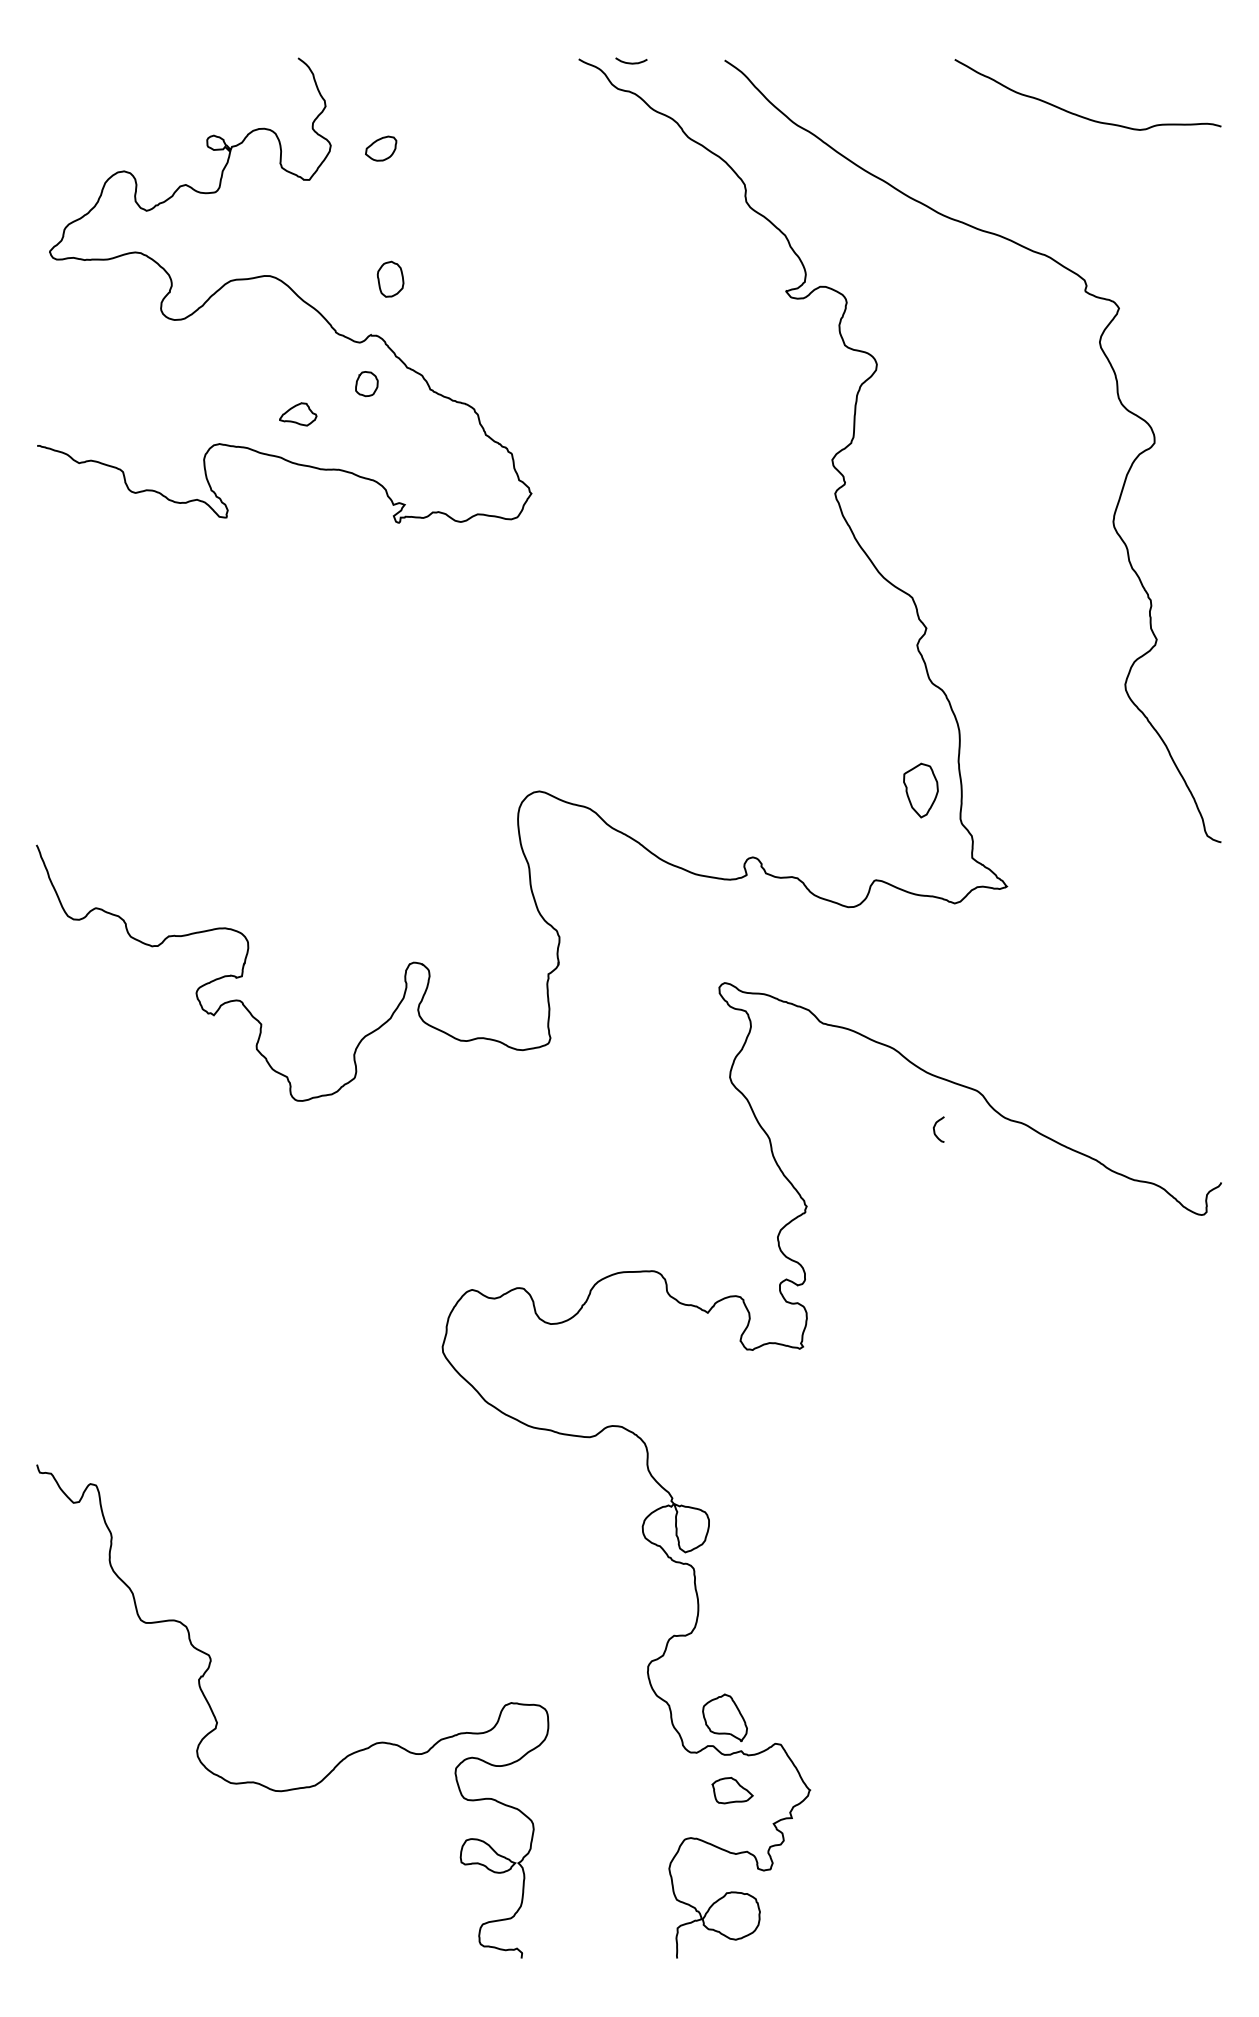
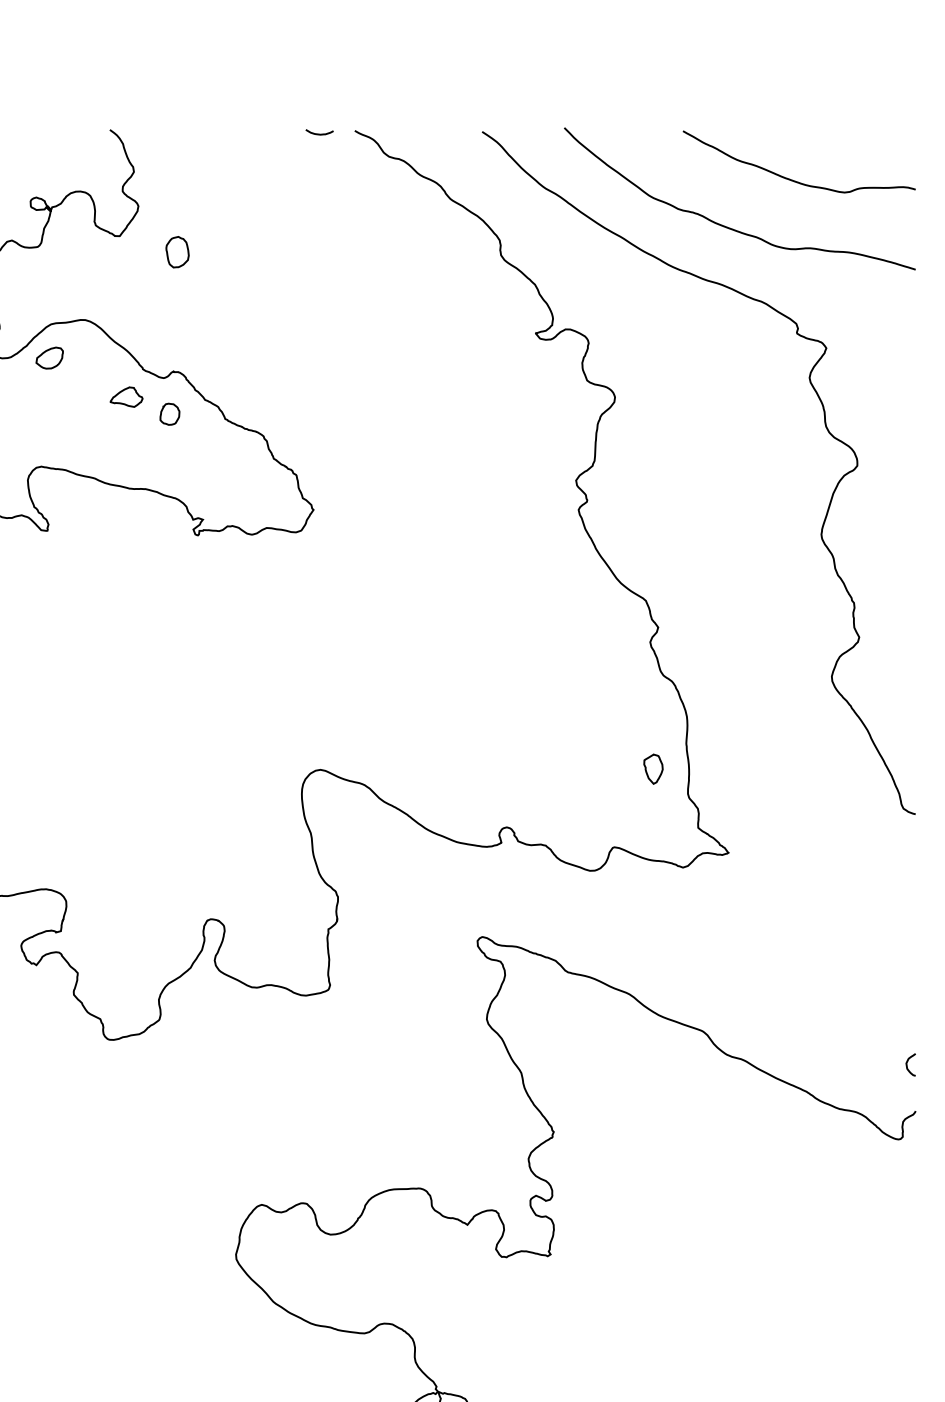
curve: (631, 62) -> (319, 133), moved
part: (381, 148) -> (50, 357), moved
curve: (1007, 169) -> (729, 227), added
part: (390, 278) -> (177, 251), moved
part: (298, 414) -> (126, 397), moved
part: (920, 790) -> (653, 769), size x0.62
curve: (935, 1130) -> (907, 1065), moved

